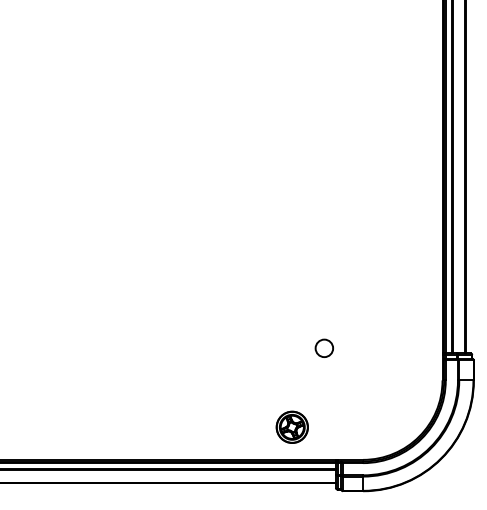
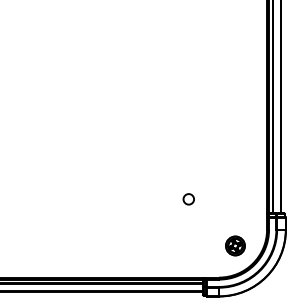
circle: (323, 348) -> (188, 199), moved
part: (292, 426) -> (235, 245), moved

